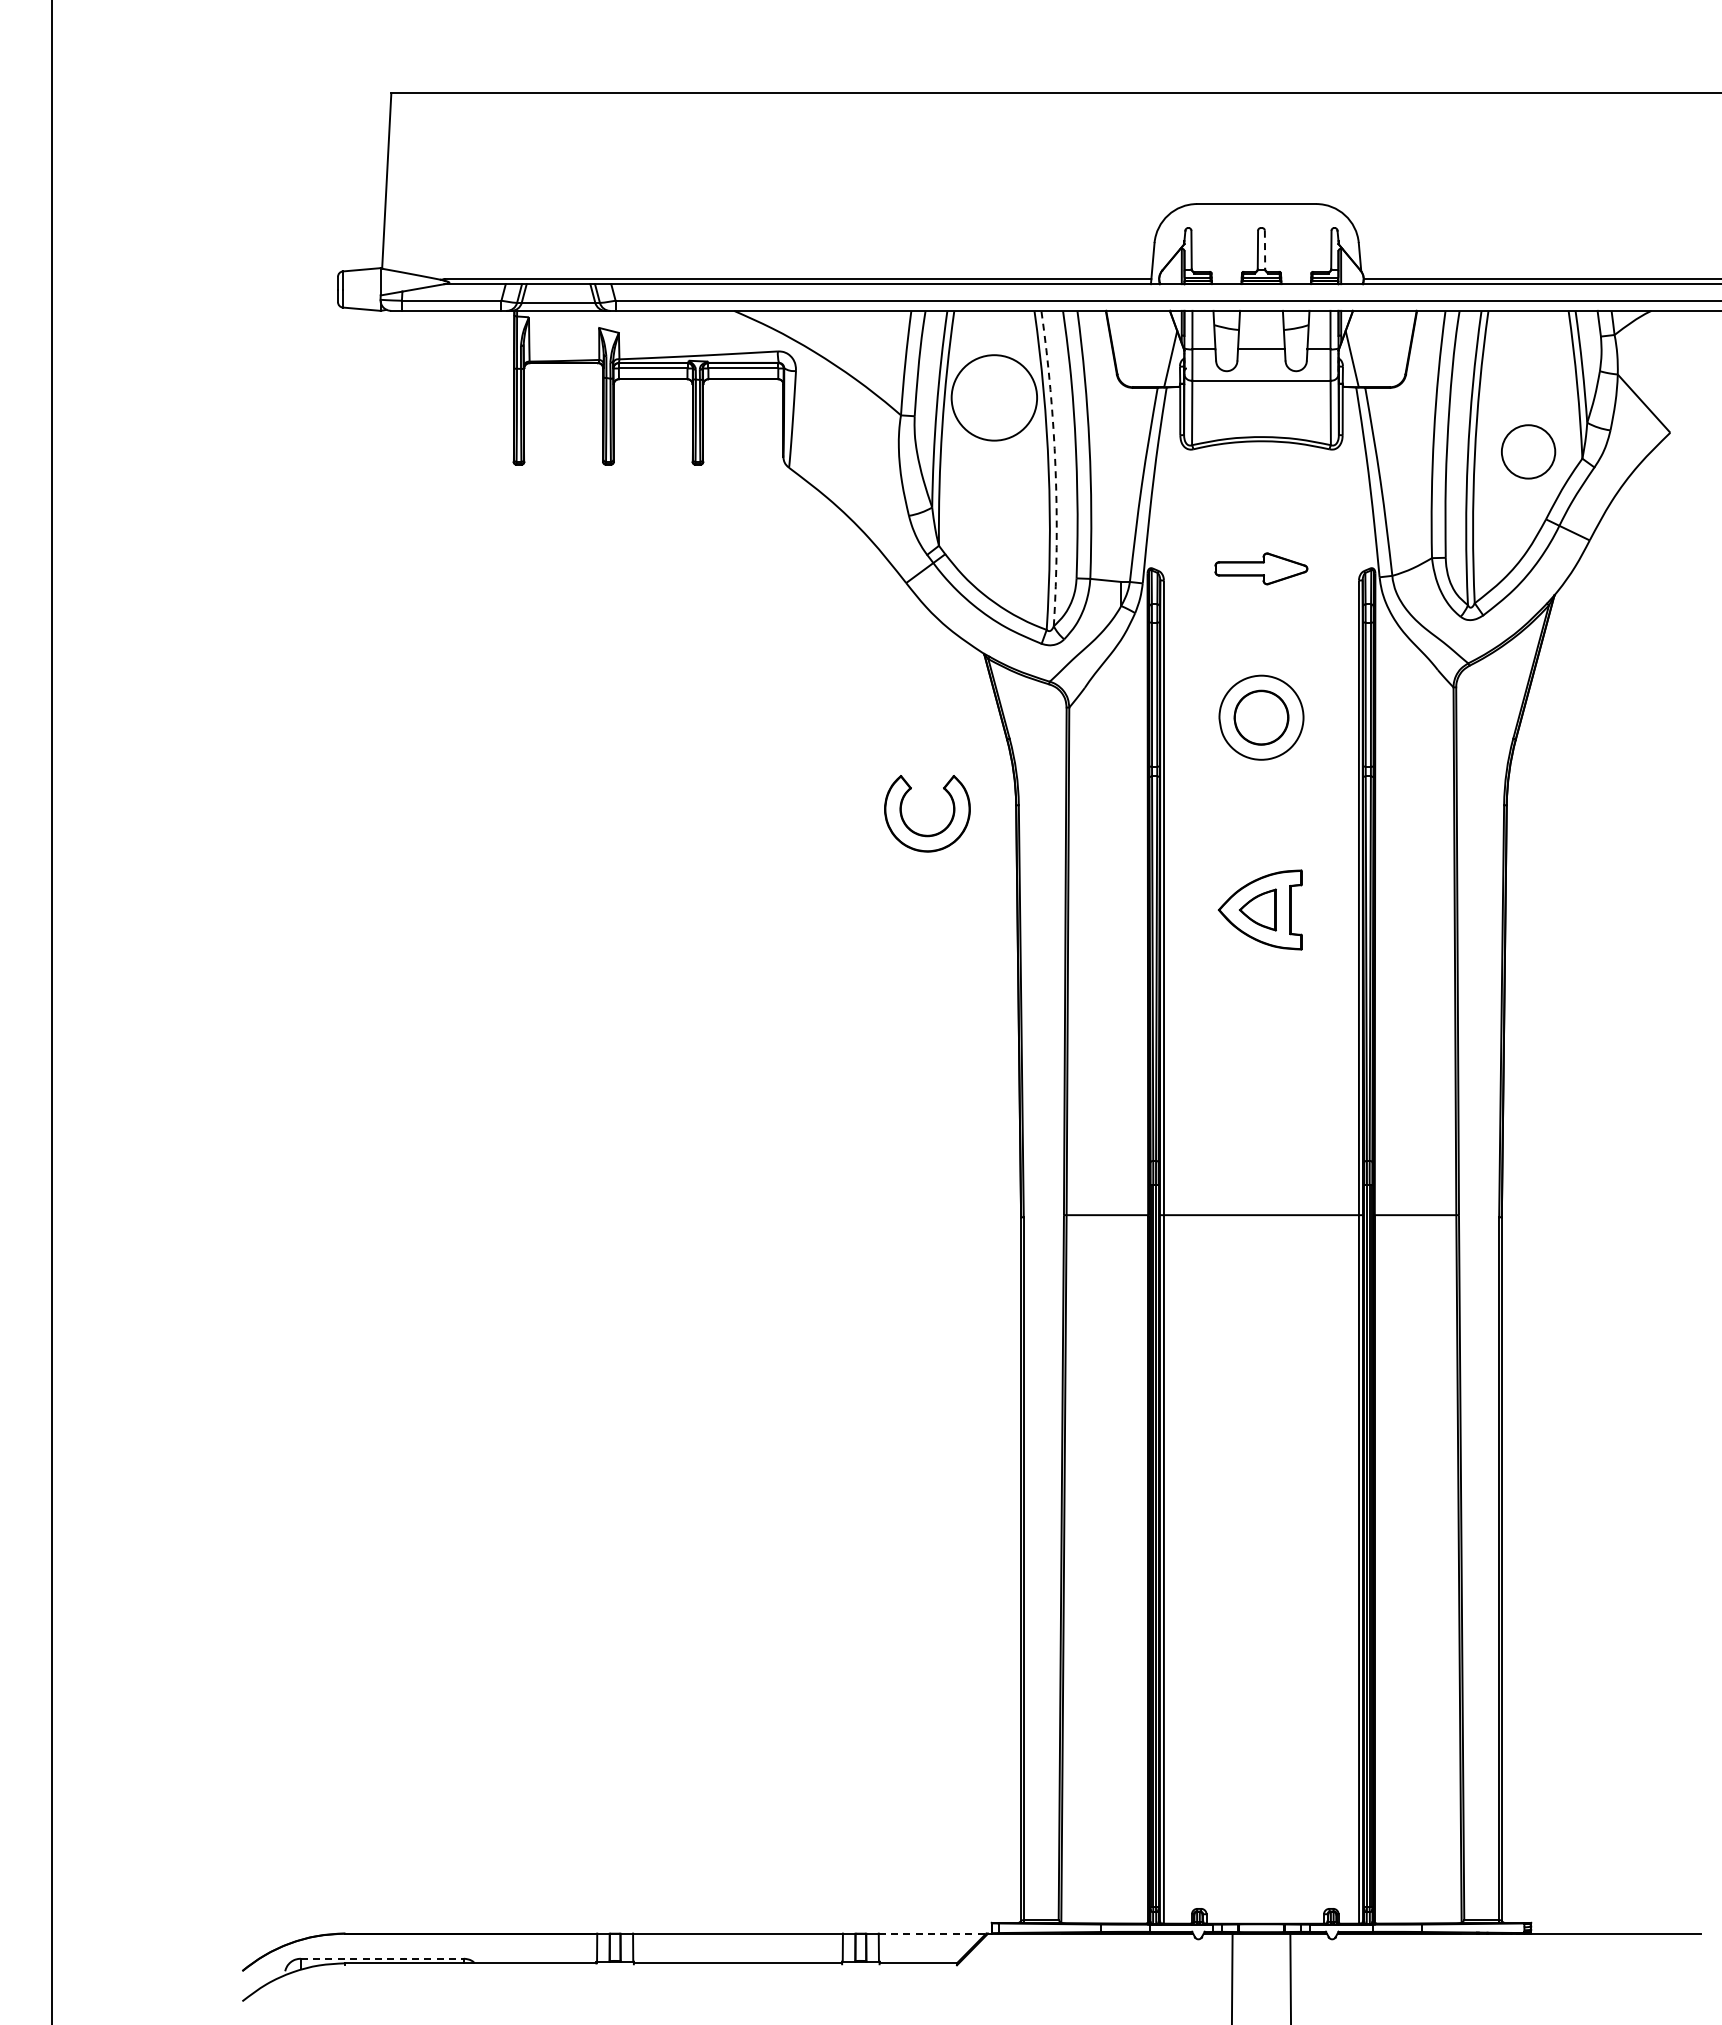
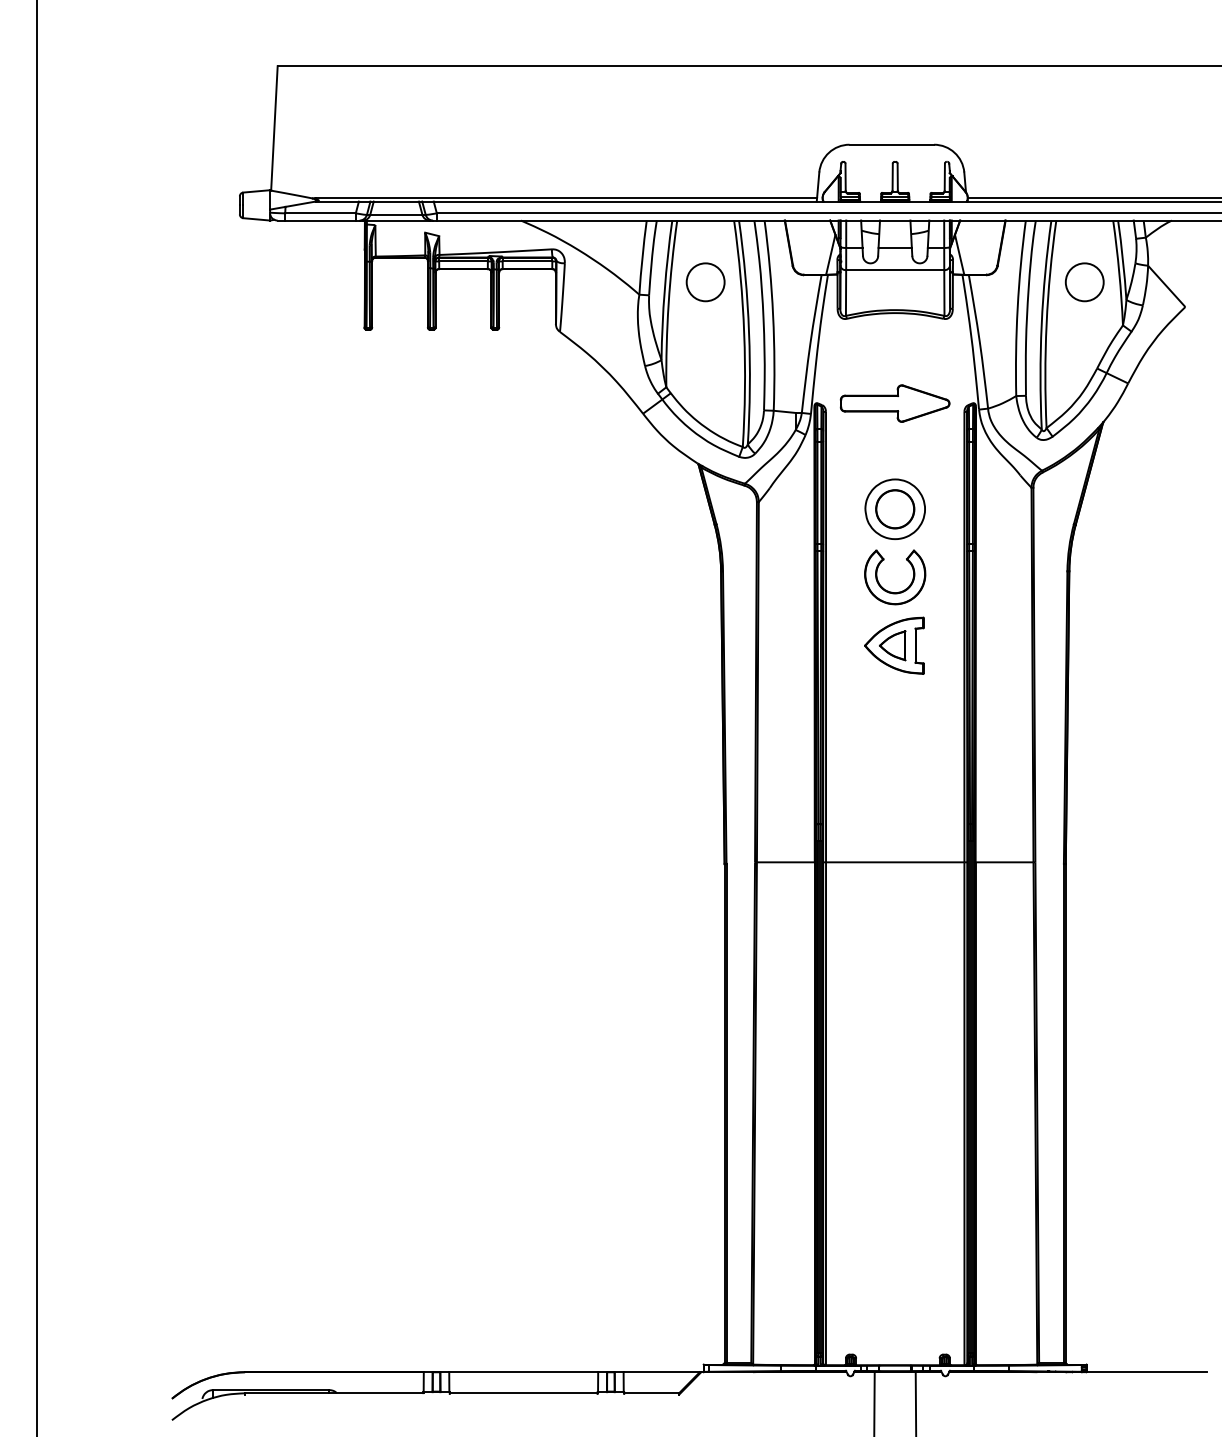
line: (1265, 250) -> (898, 177), dashed -> solid
circle: (994, 397) -> (705, 282), size x0.62
circle: (1528, 451) -> (1084, 282), moved
arc: (1055, 468) -> (749, 332), dashed -> solid
part: (1261, 568) -> (895, 403), size x1.67
part: (927, 834) -> (895, 592), moved
line: (932, 1933) -> (661, 1372), dashed -> solid
line: (382, 1958) -> (271, 1389), dashed -> solid

